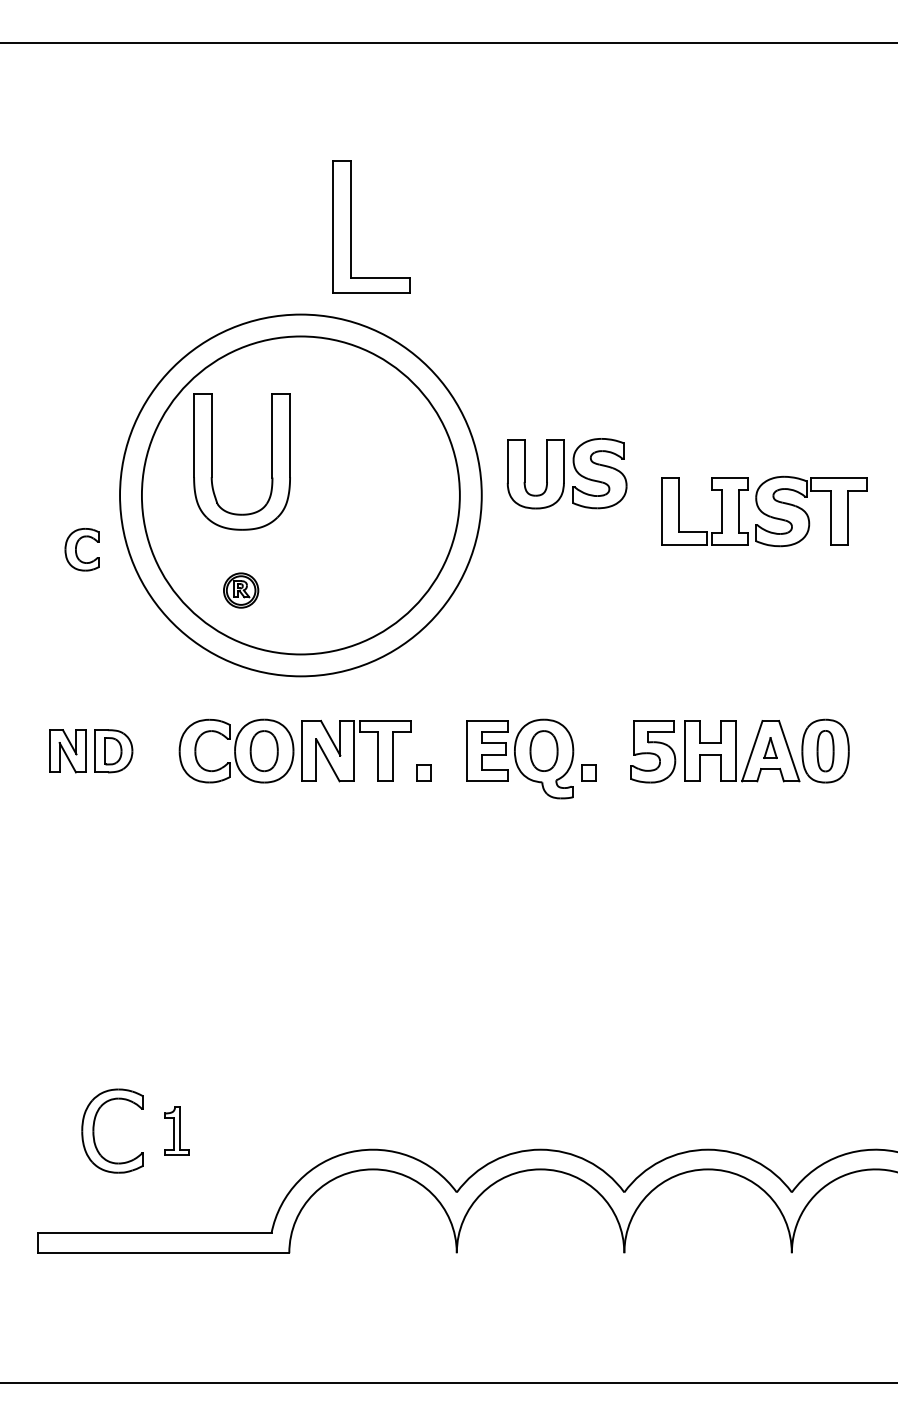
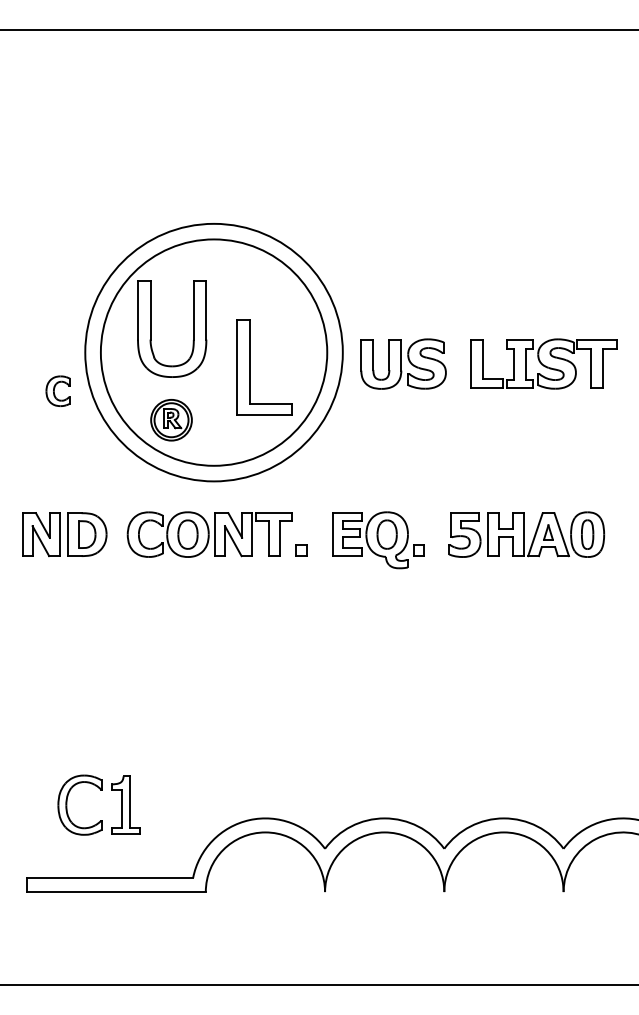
part: (352, 227) -> (250, 367), moved
part: (566, 472) -> (403, 363), moved
part: (241, 590) -> (171, 420), size x1.67
part: (90, 750) -> (64, 534), size x1.43
part: (176, 1130) -> (125, 804), size x1.67

